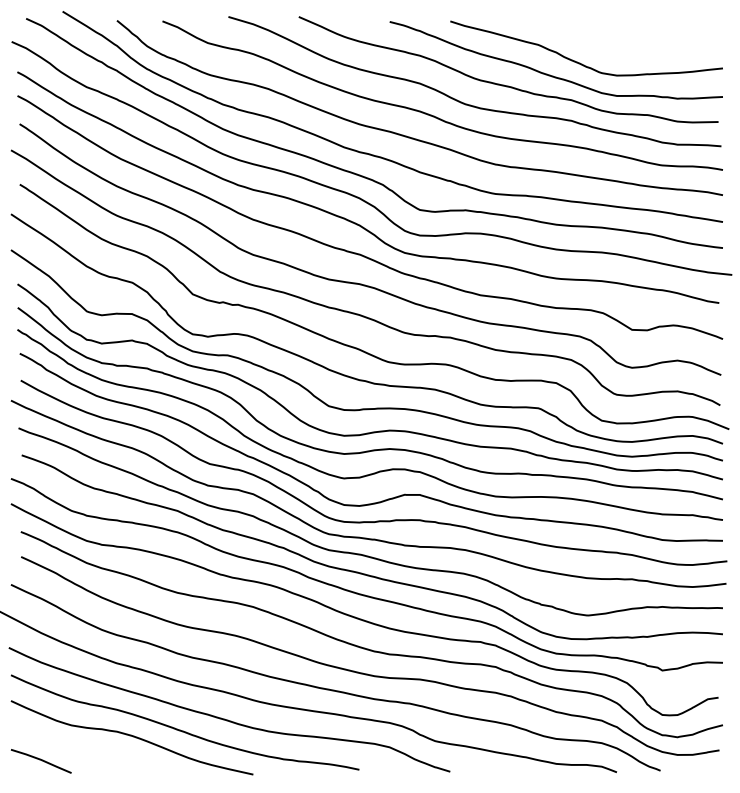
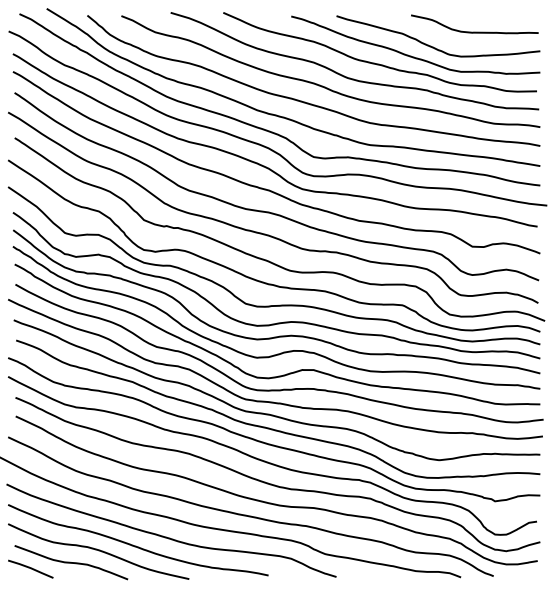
curve: (634, 41) -> (474, 31), added
curve: (95, 752) -> (71, 562), added

